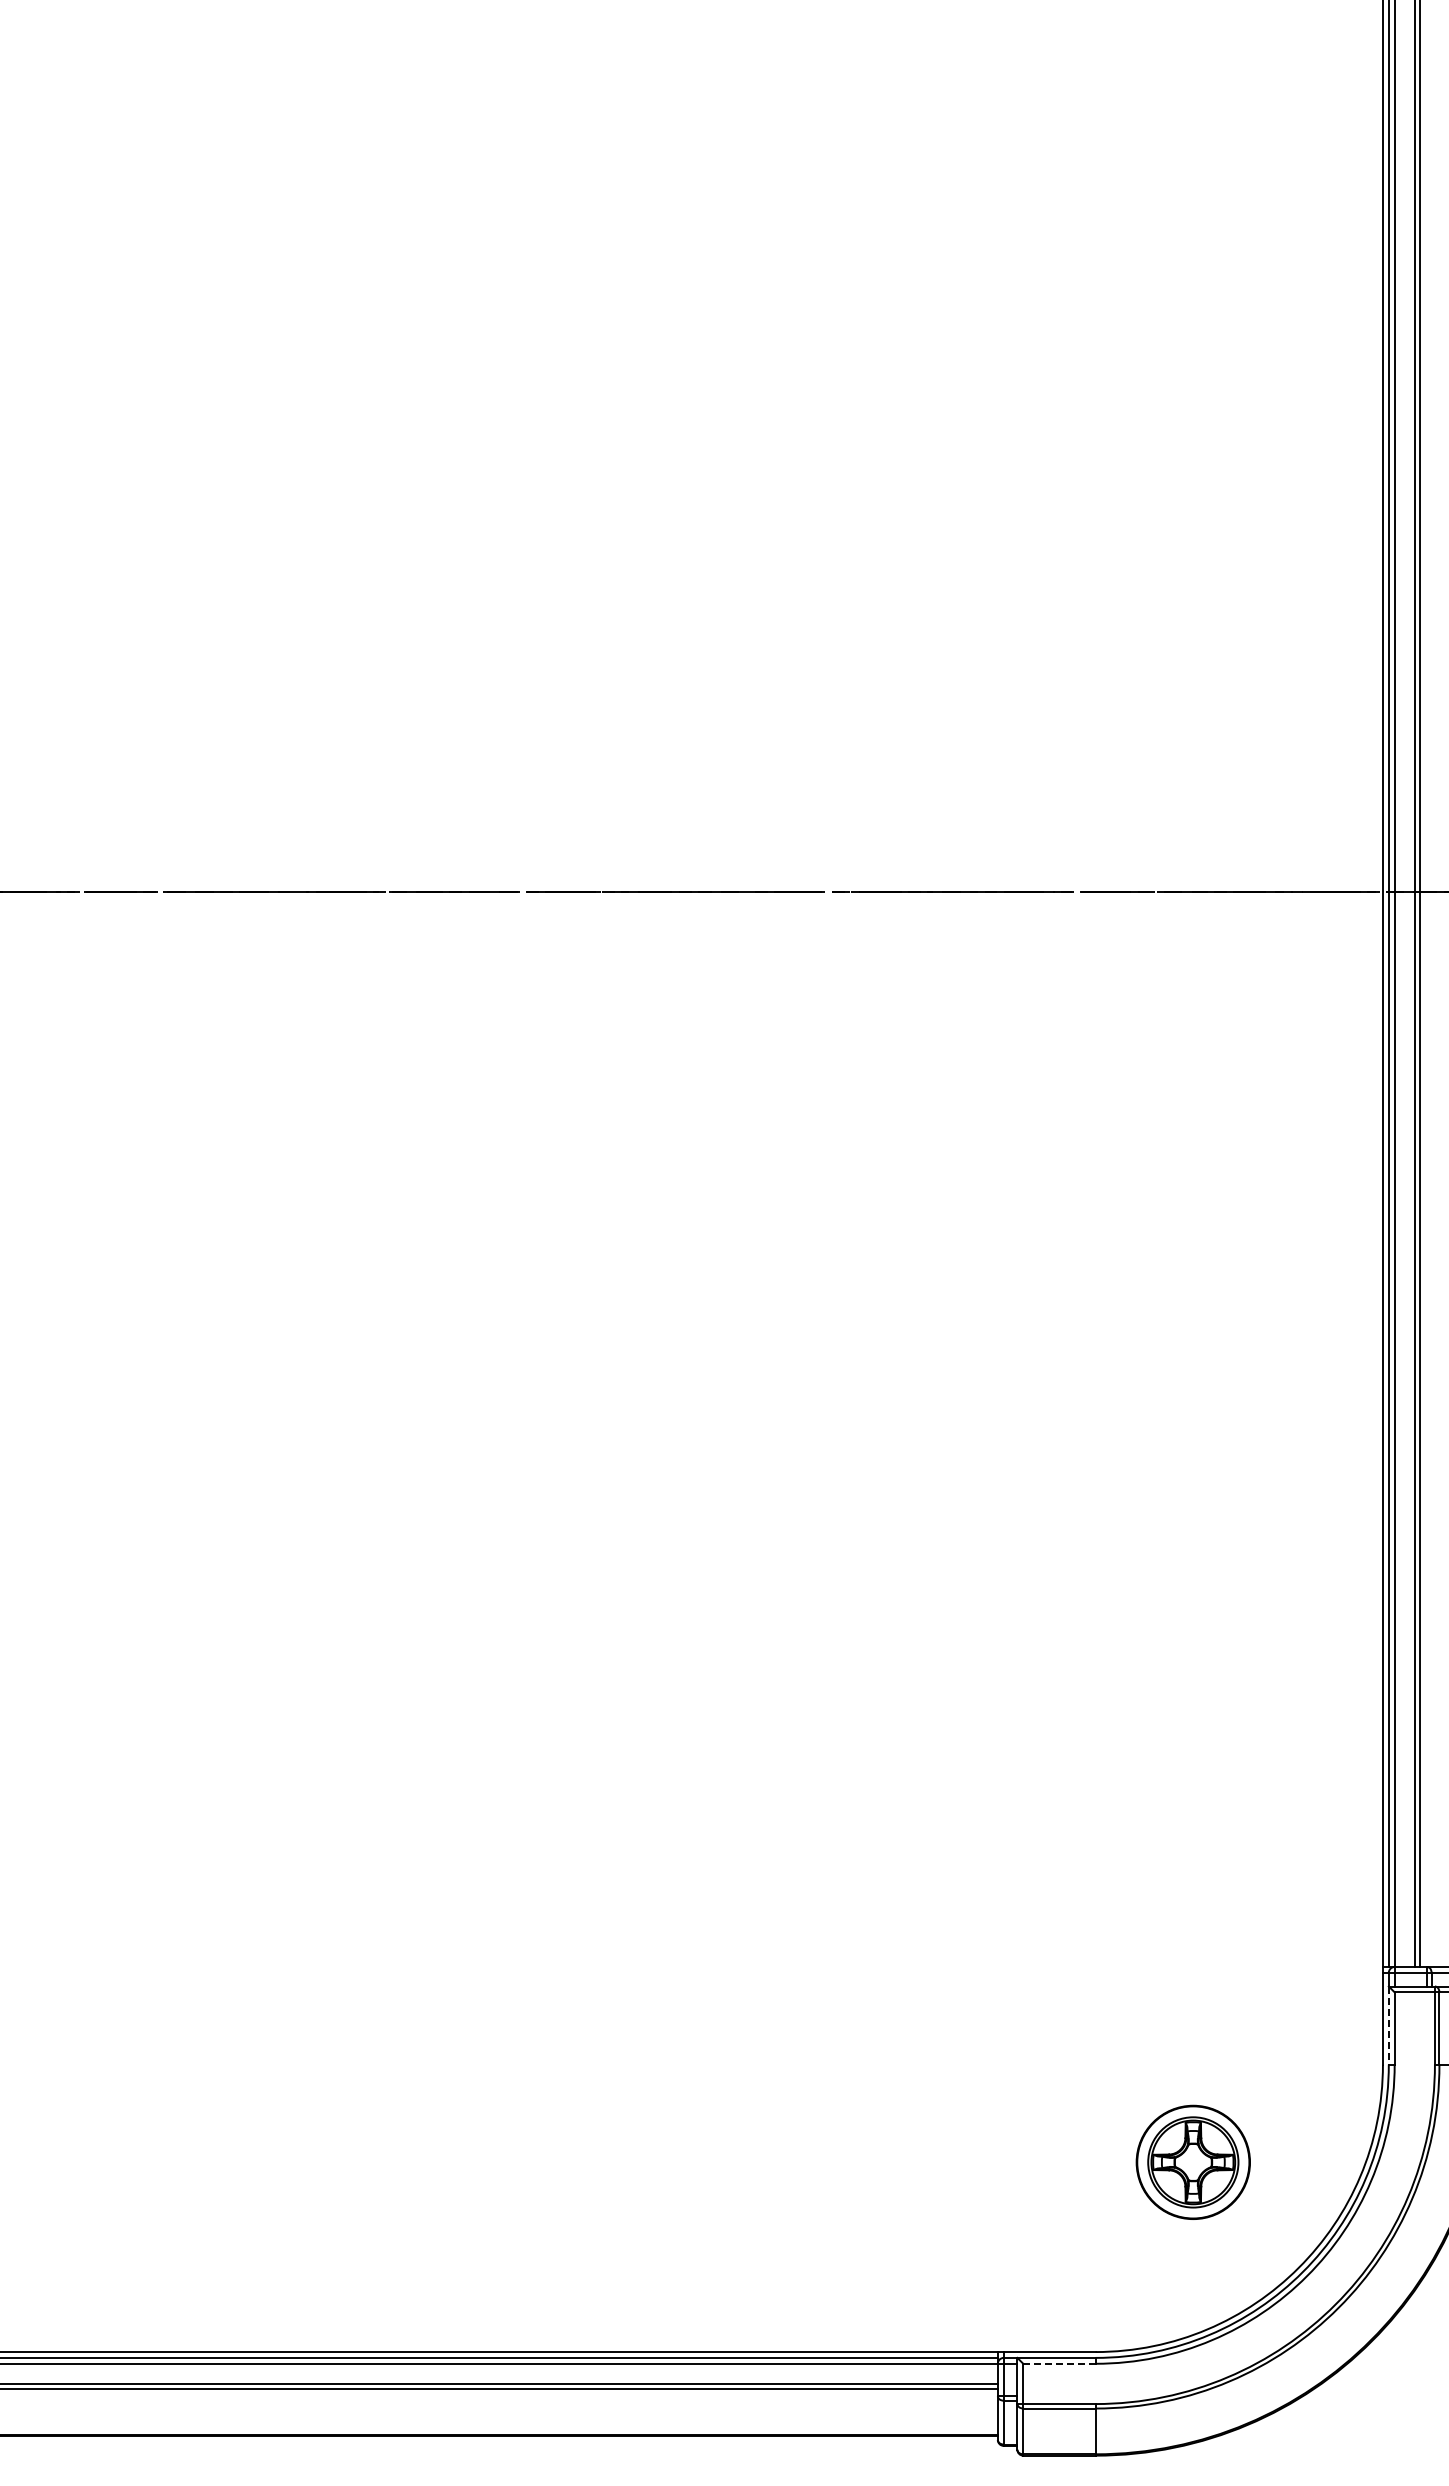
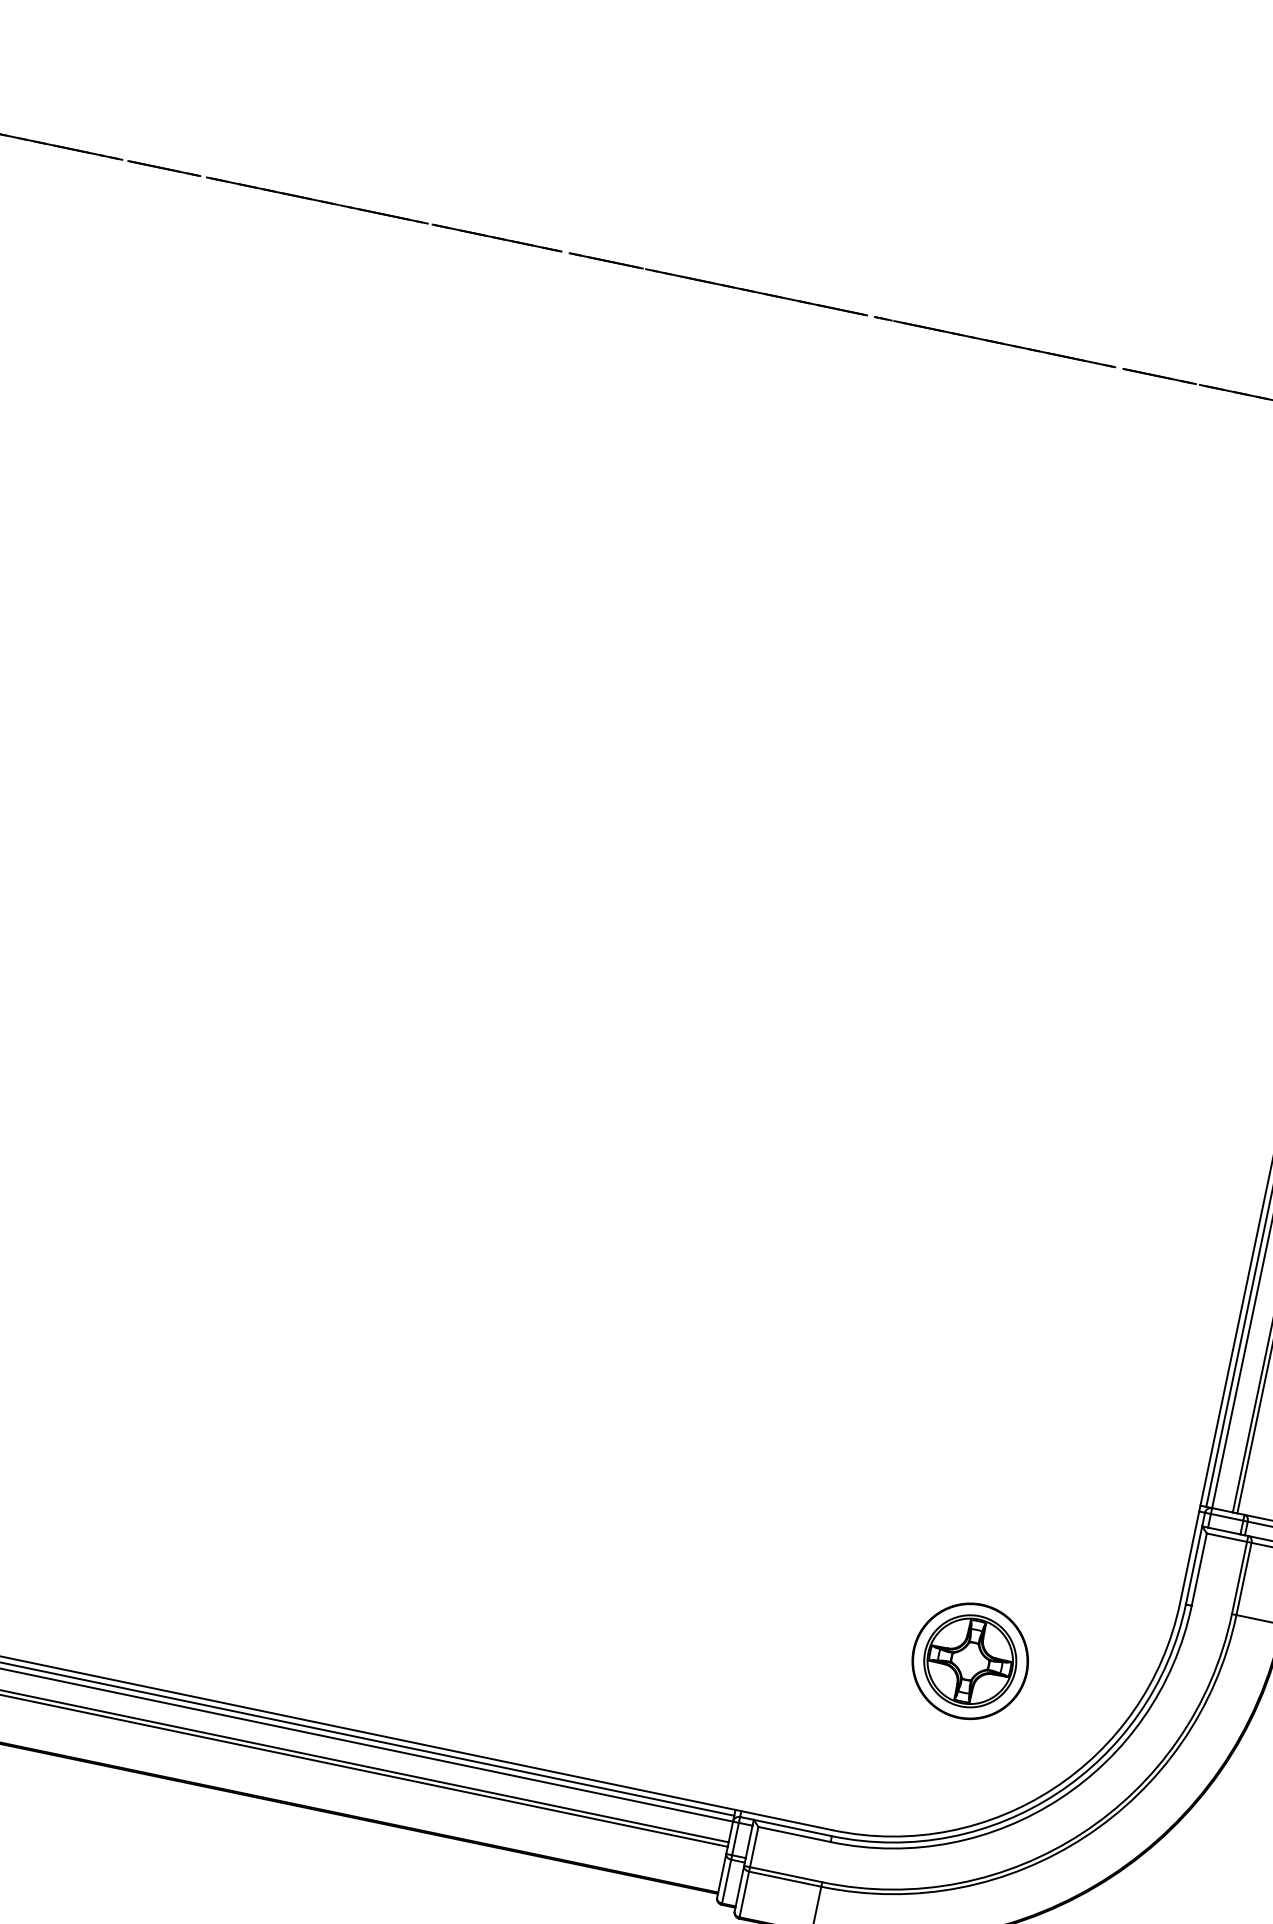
line: (1388, 2026) -> (1193, 1566), dashed -> solid
line: (1059, 2363) -> (794, 1834), dashed -> solid

